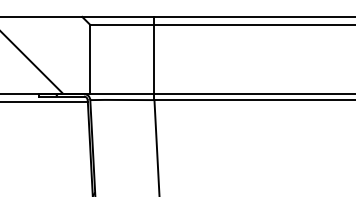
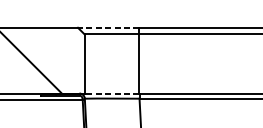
line: (118, 16) -> (108, 27), solid -> dashed
line: (121, 94) -> (111, 93), solid -> dashed

